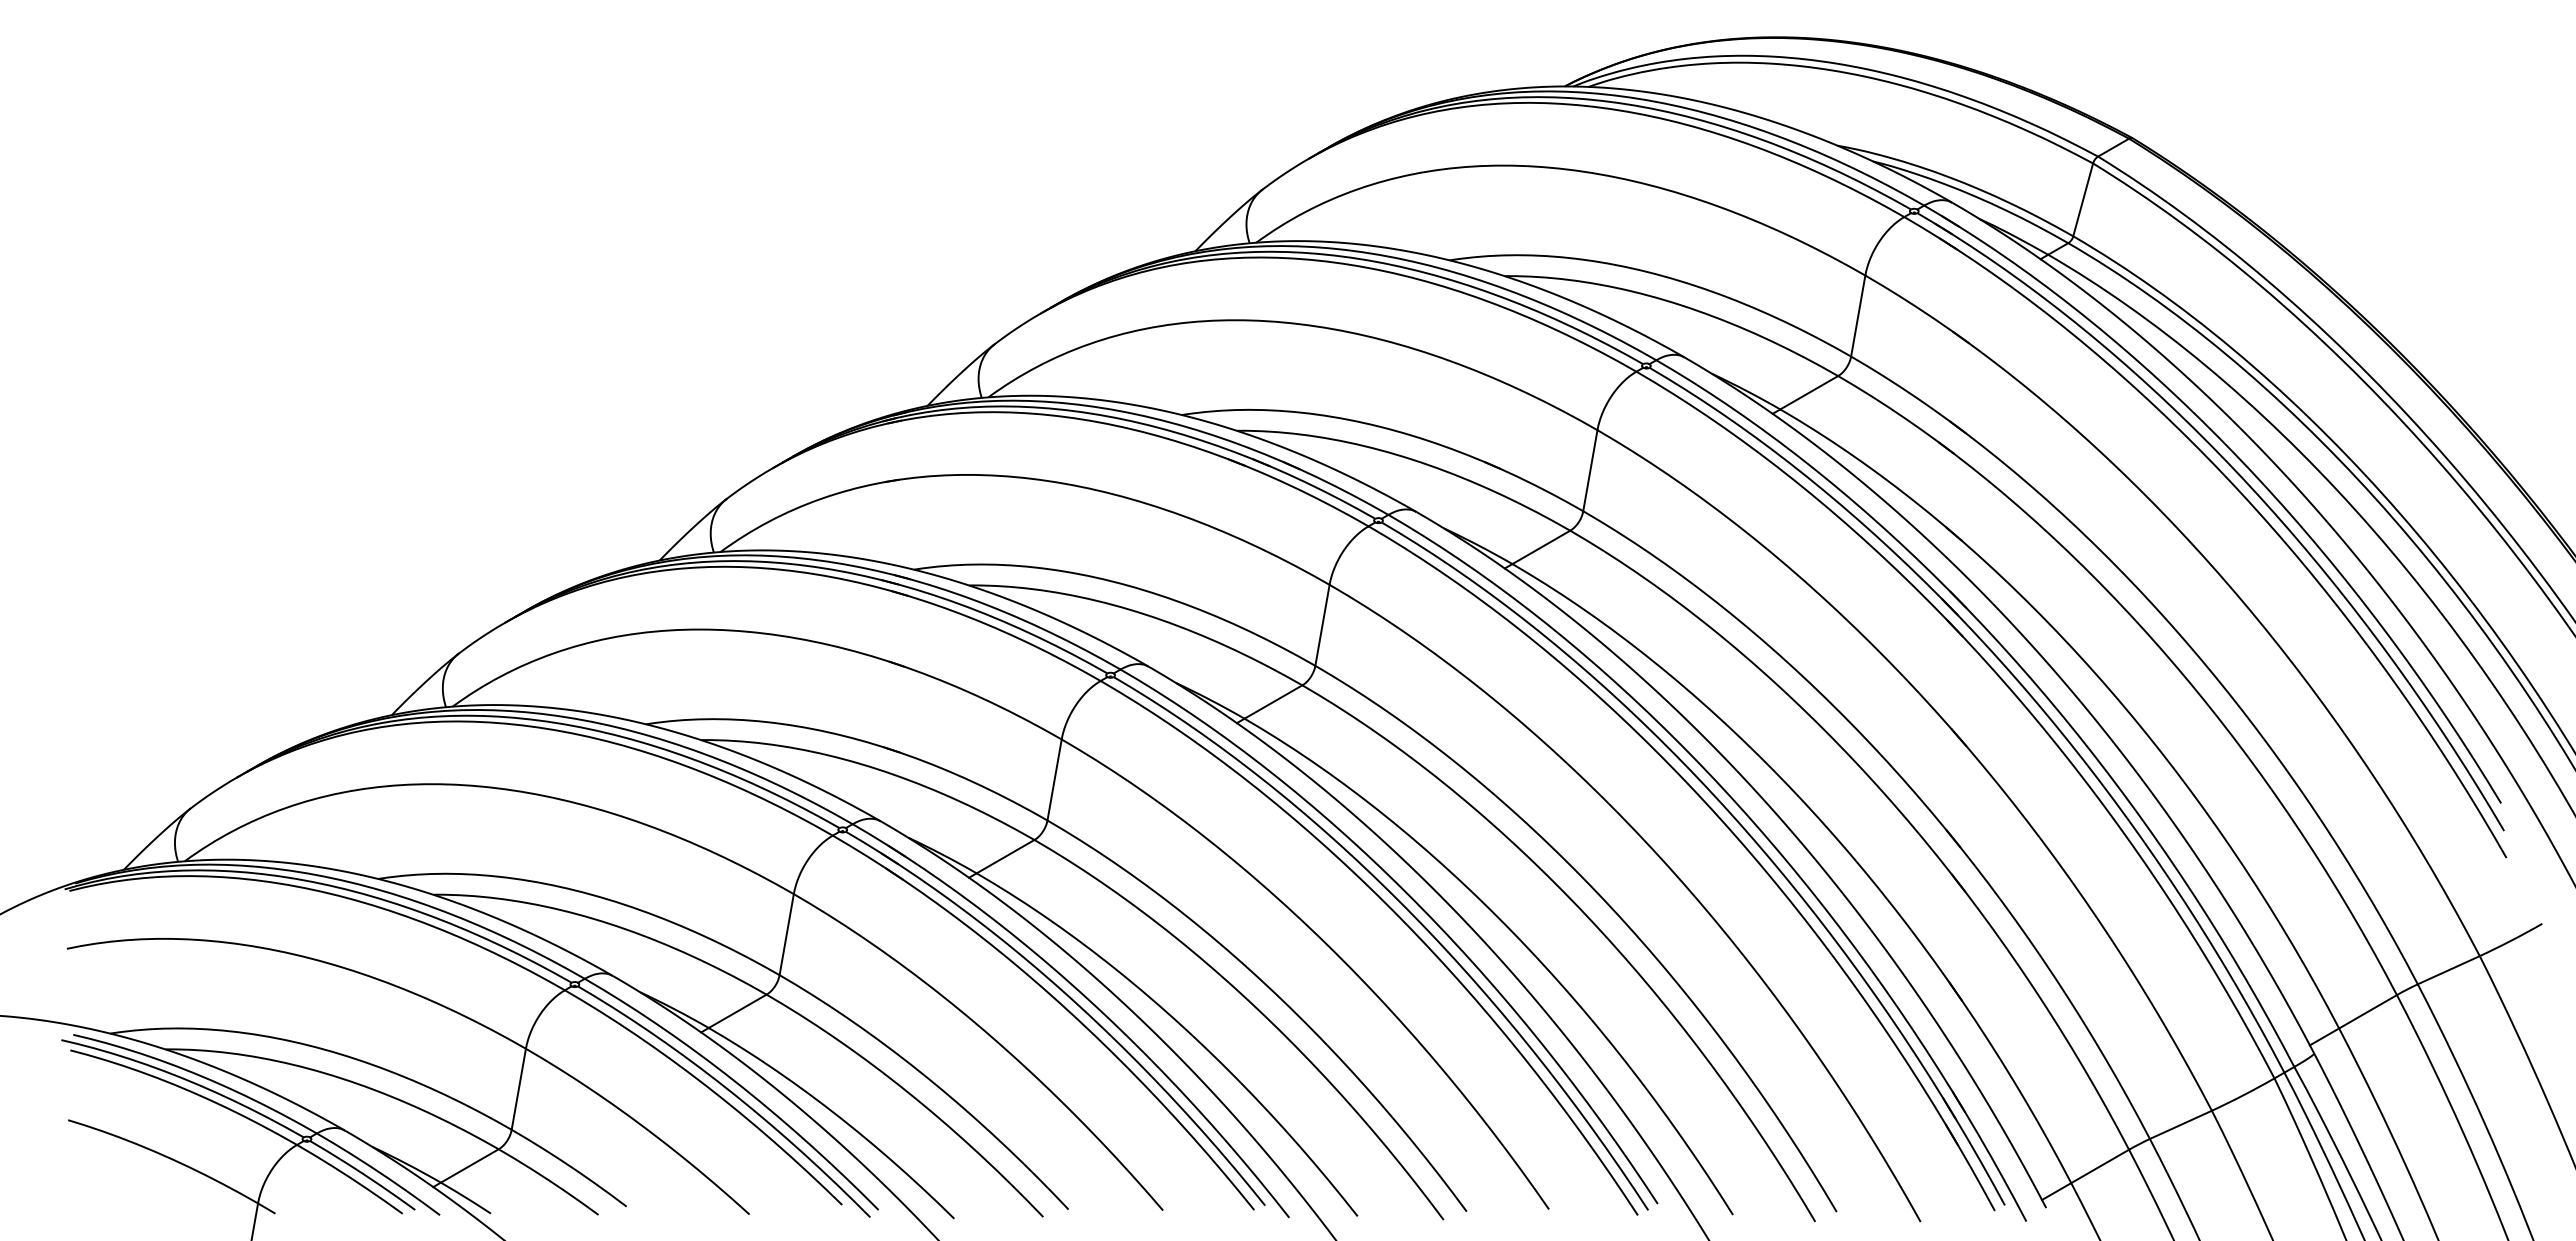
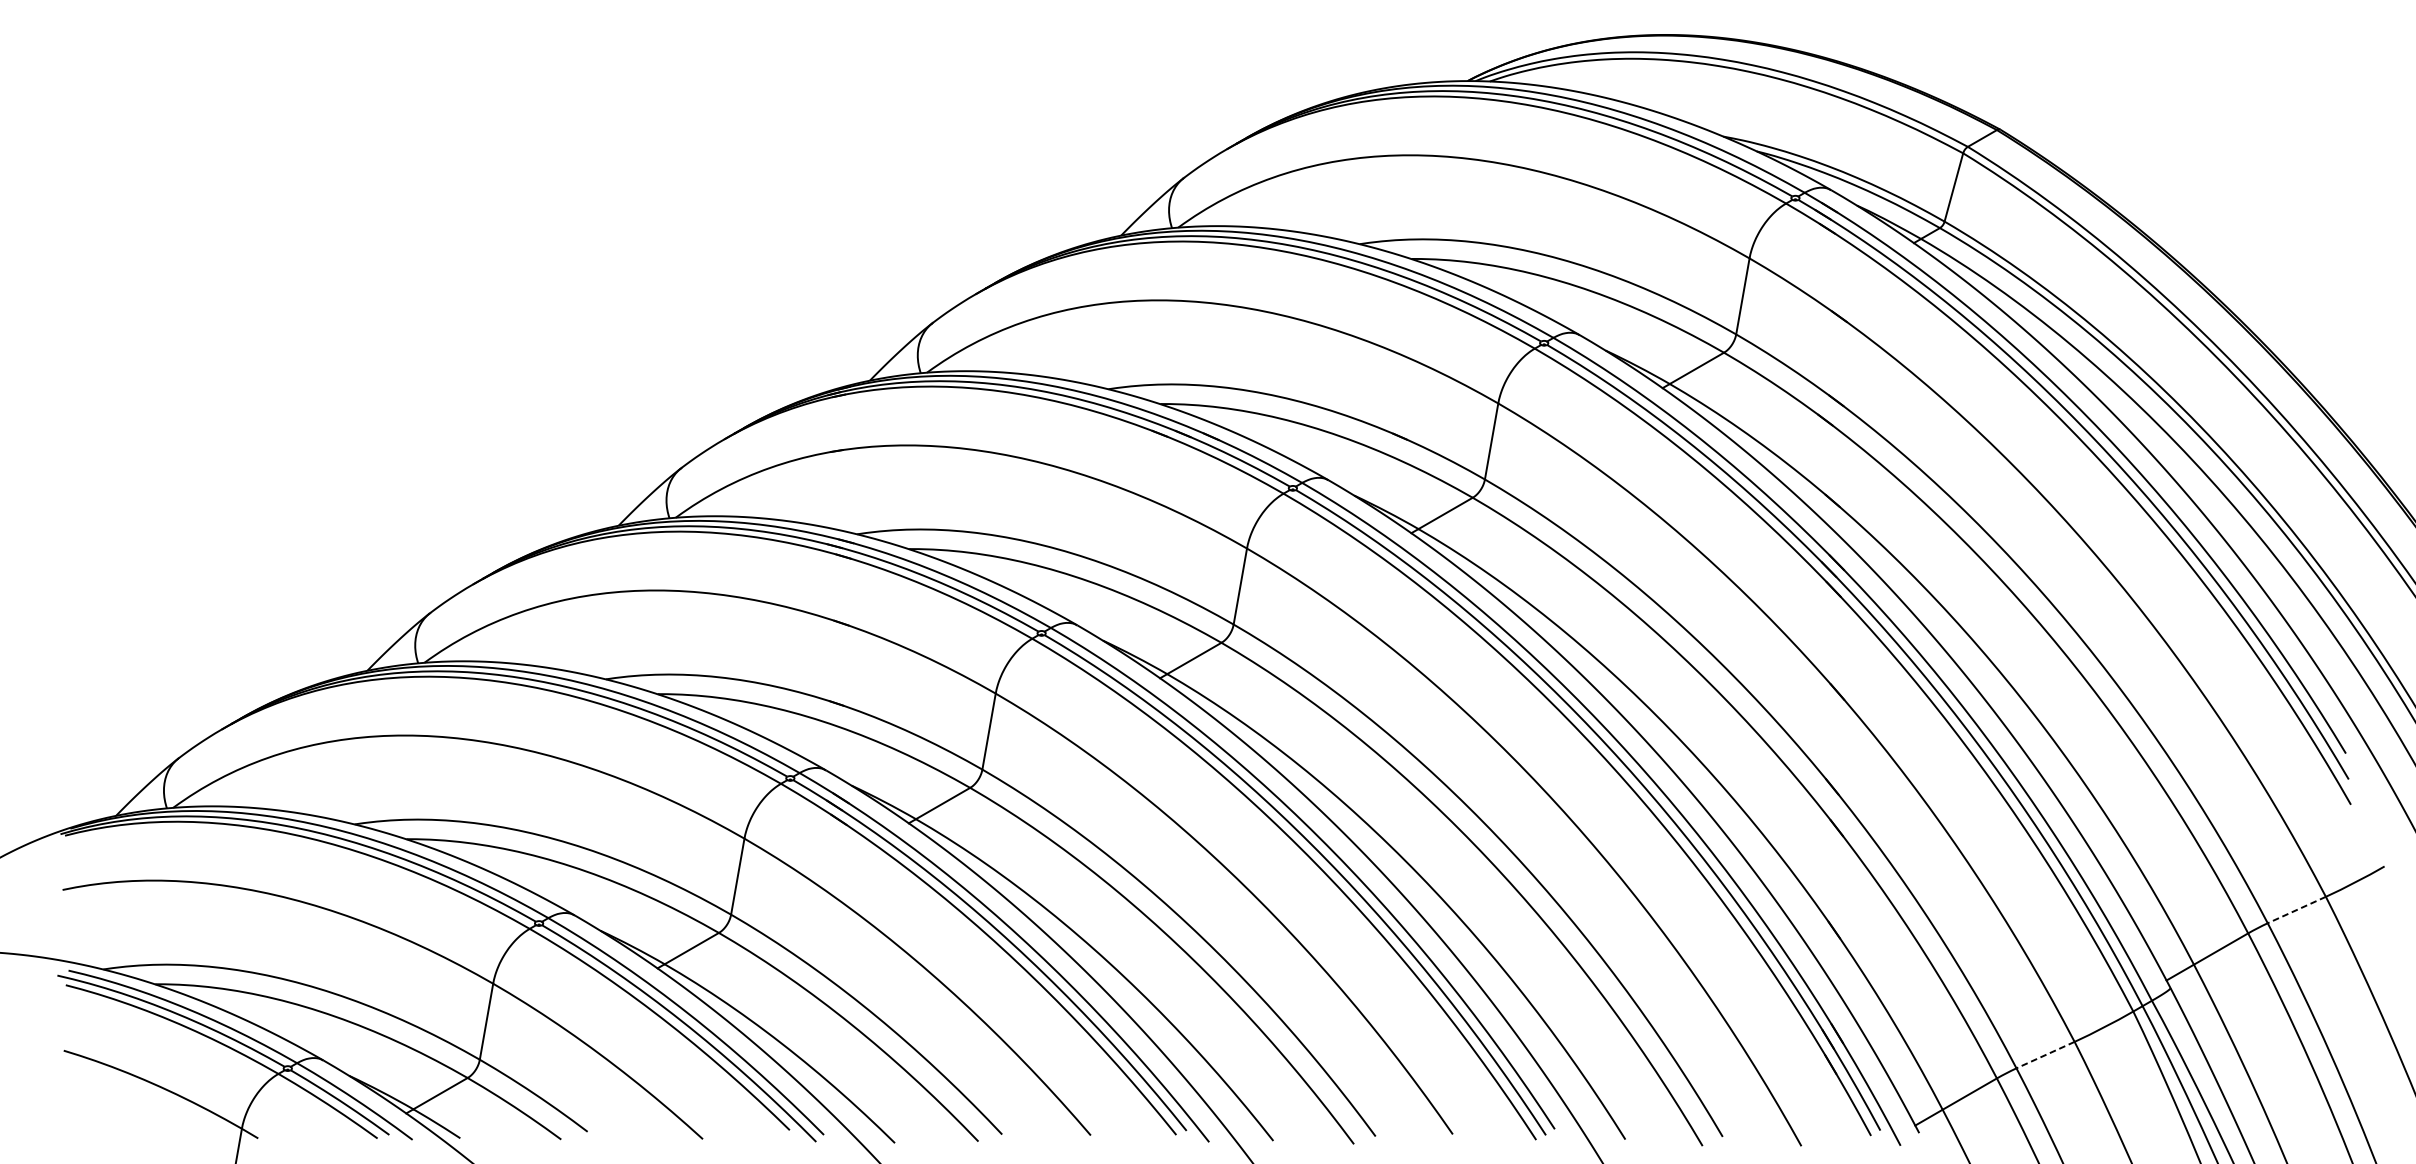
line: (2448, 970) -> (2296, 910), solid -> dashed
line: (2180, 1125) -> (2045, 1055), solid -> dashed

